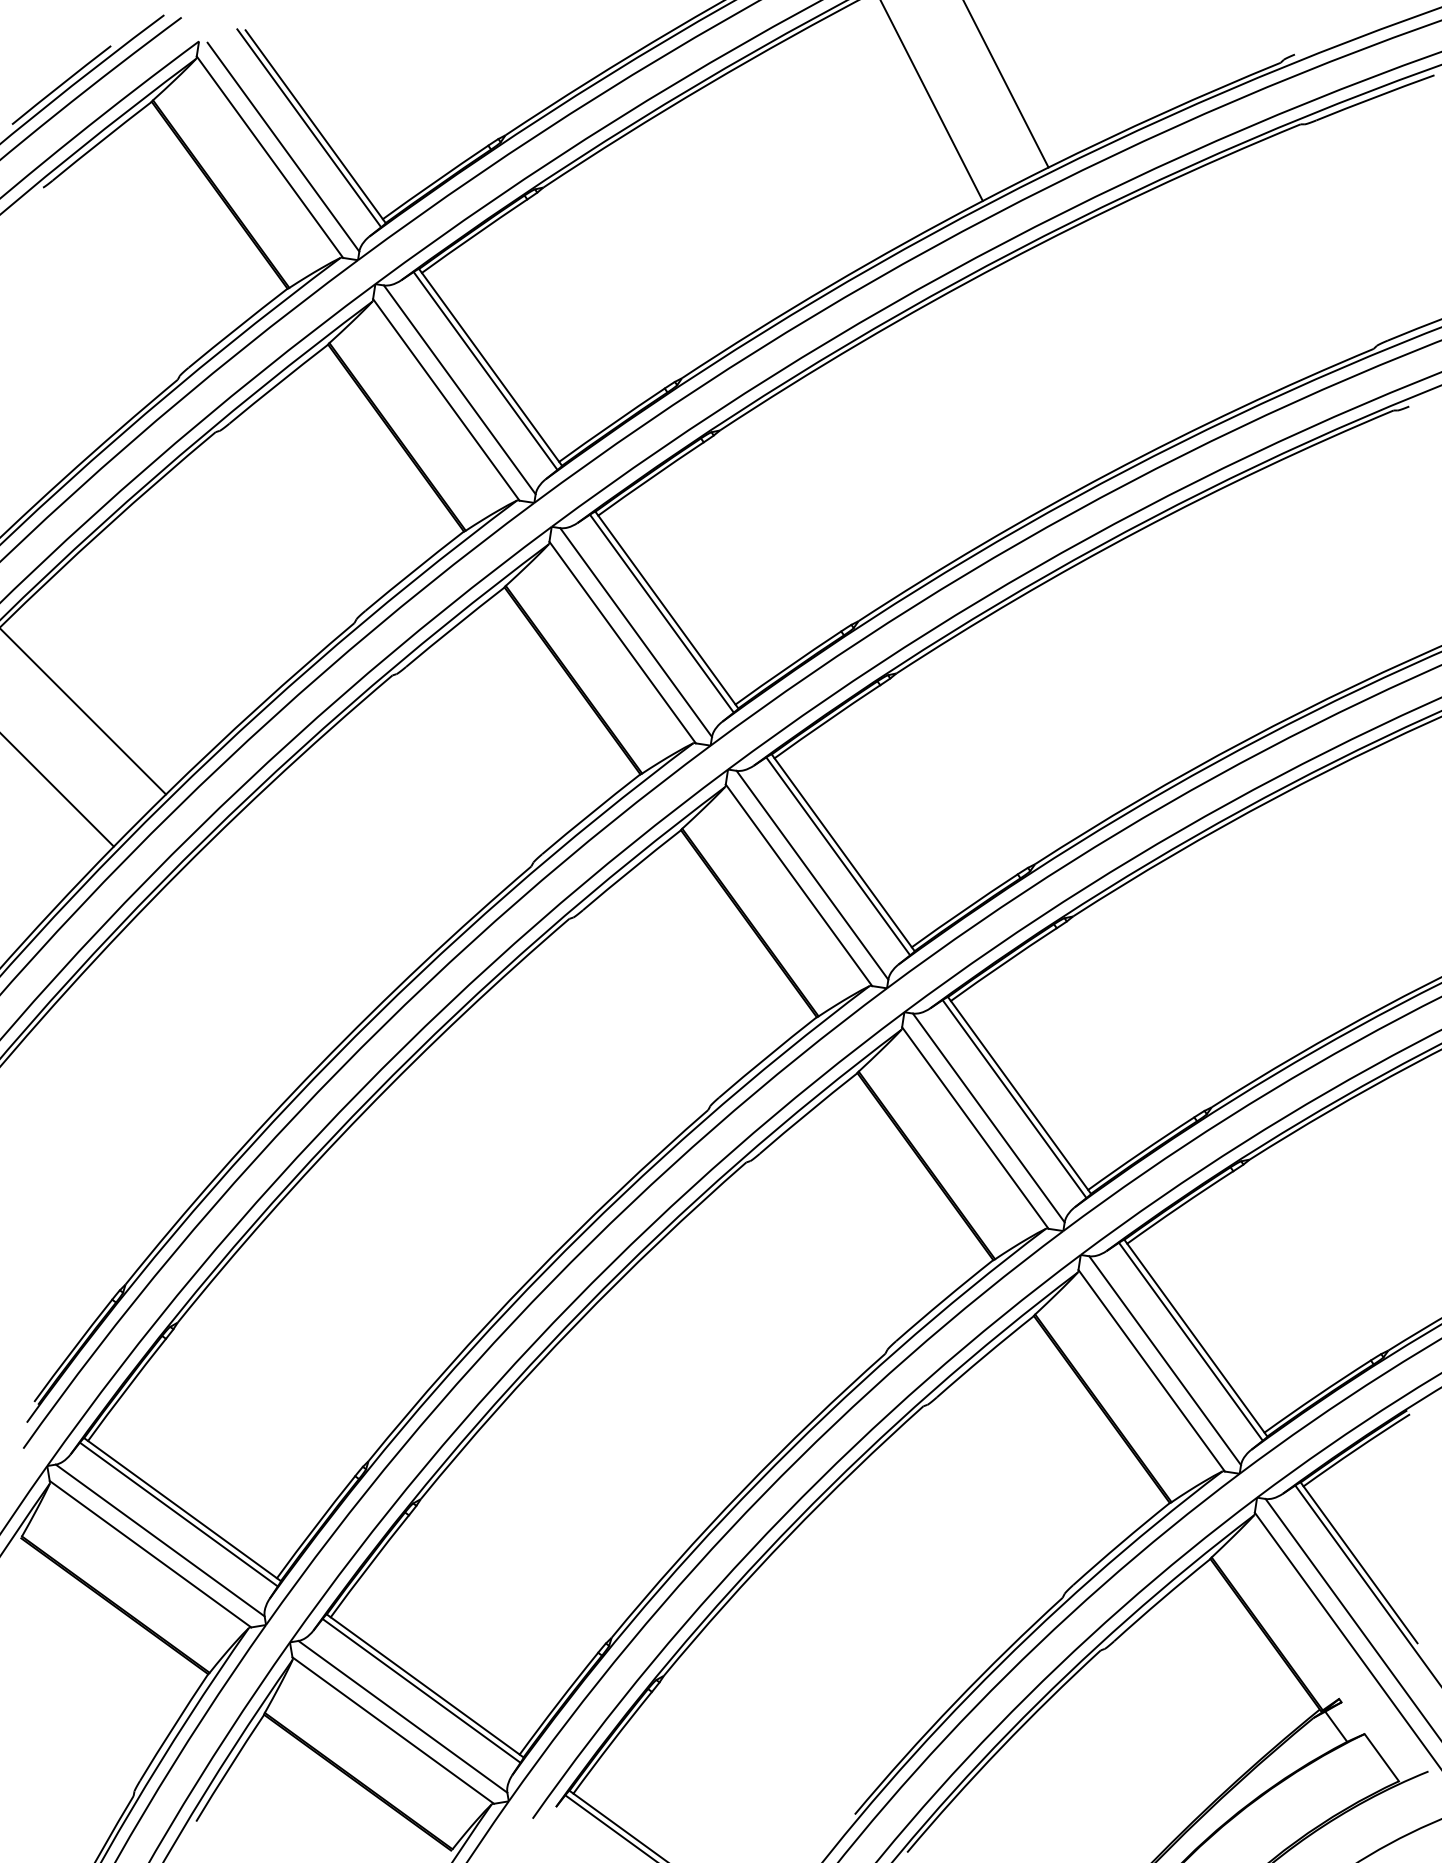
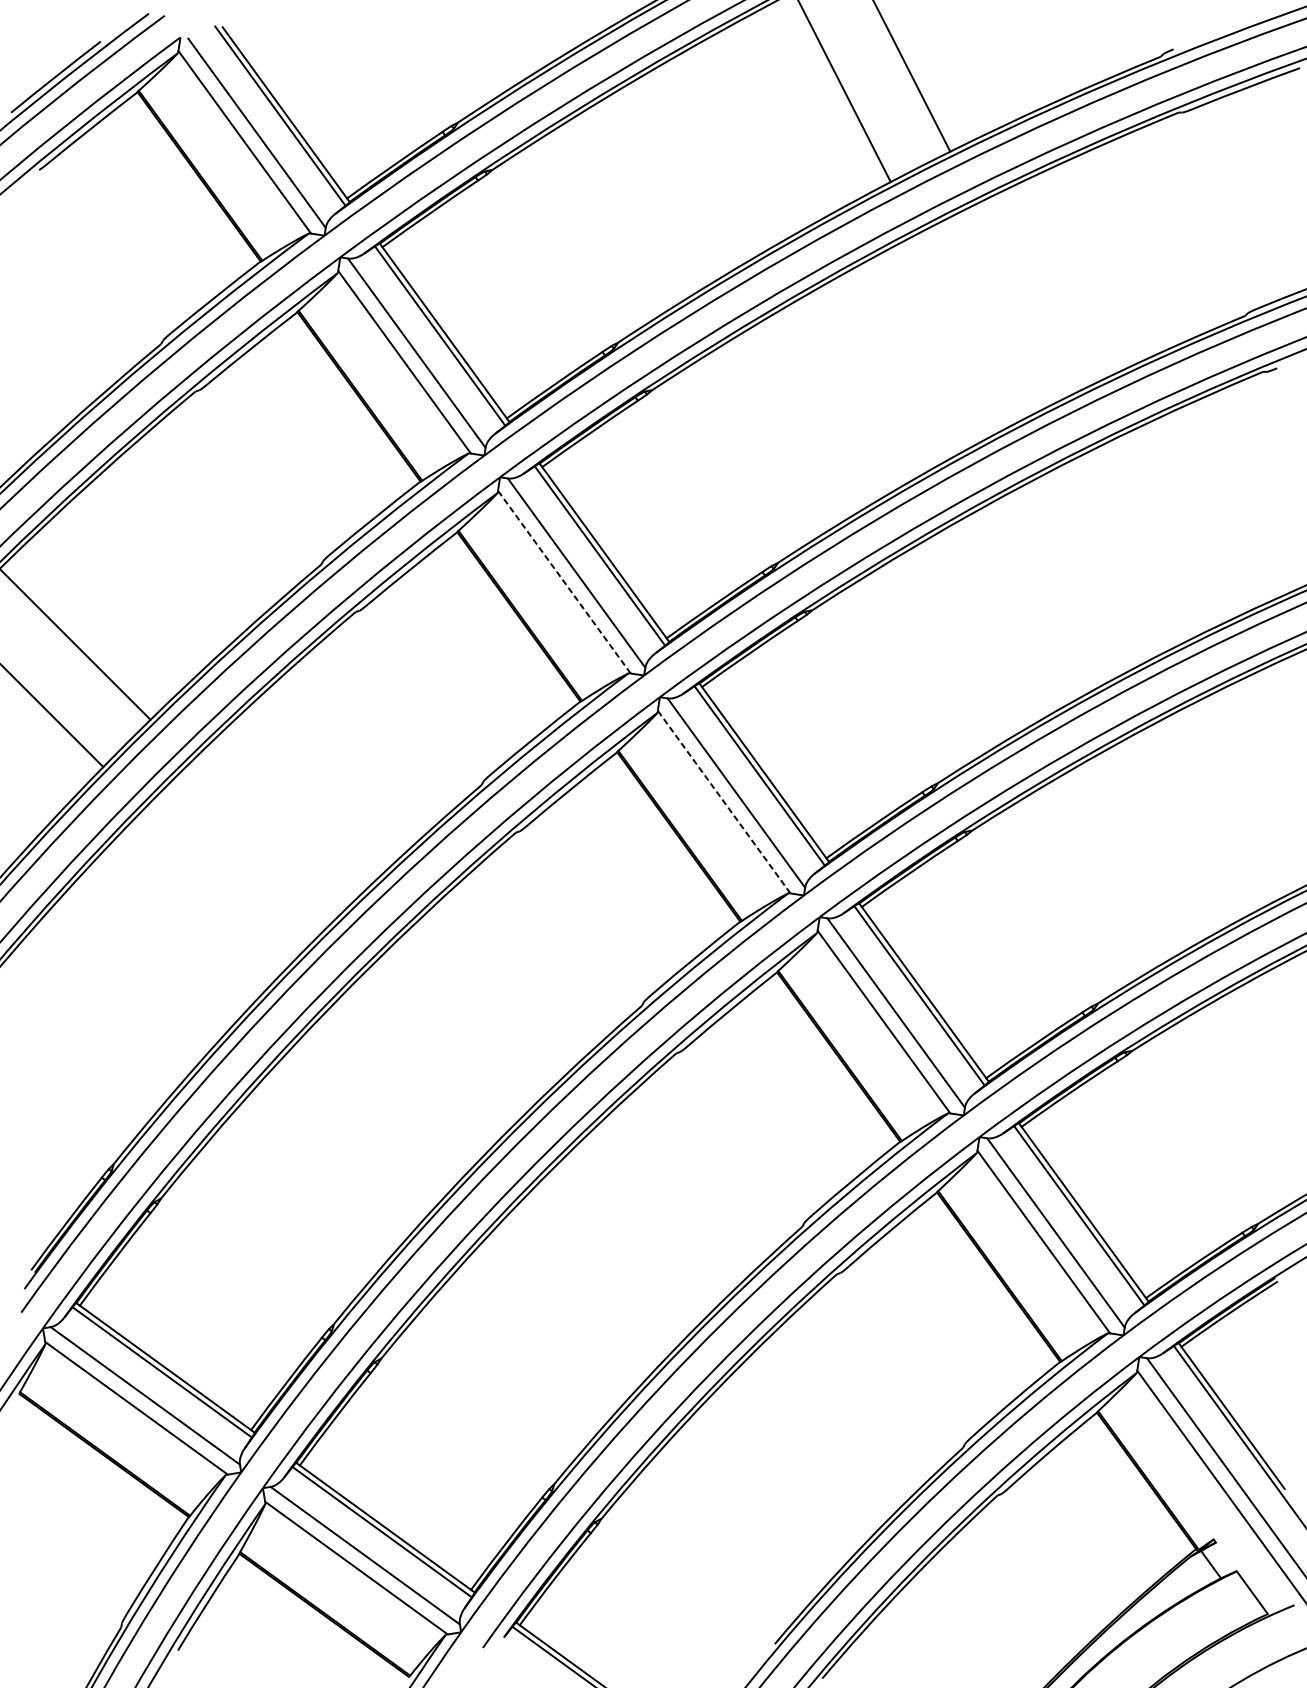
line: (622, 642) -> (564, 582), solid -> dashed
line: (799, 885) -> (724, 802), solid -> dashed

